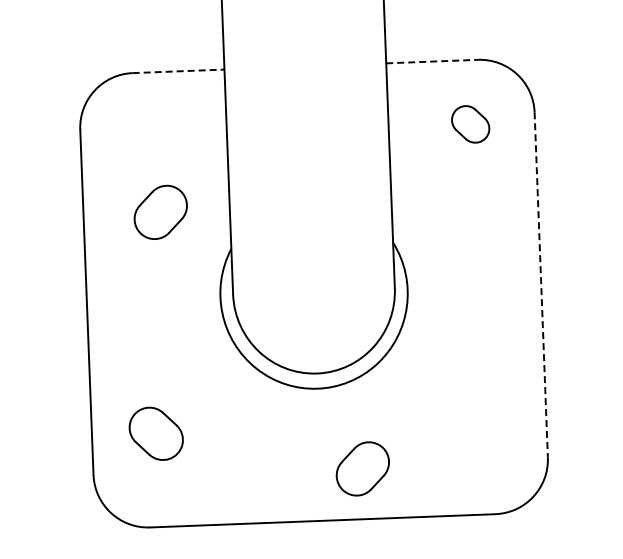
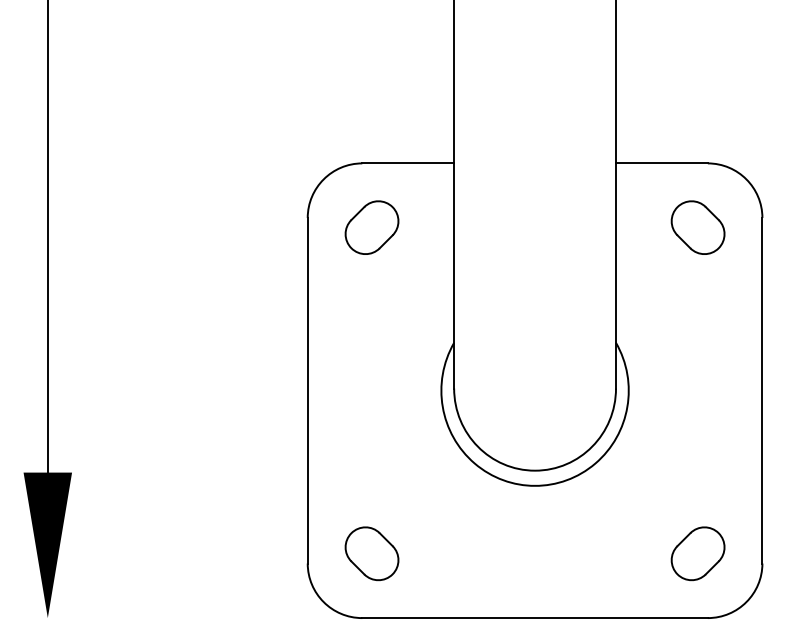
line: (431, 61) -> (661, 163), dashed -> solid
line: (178, 71) -> (408, 163), dashed -> solid
part: (470, 124) -> (697, 227), size x1.43
part: (160, 212) -> (371, 227), moved
line: (541, 284) -> (762, 390), dashed -> solid
part: (155, 433) -> (371, 553), moved
part: (362, 468) -> (697, 553), moved

